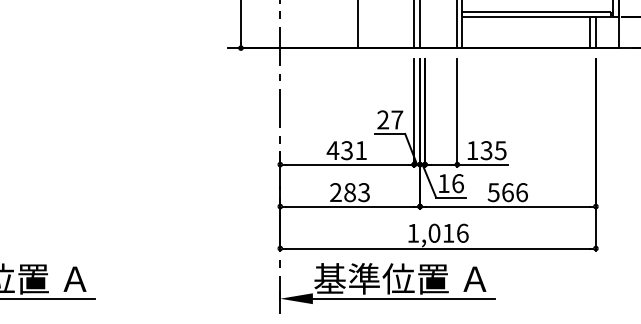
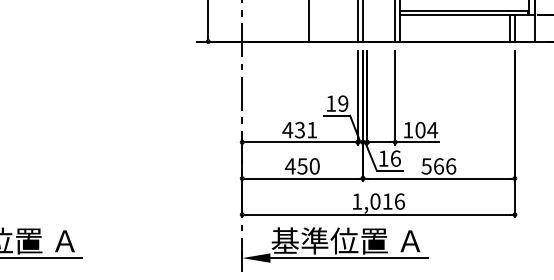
text: (390, 119) -> (337, 103), 27 -> 19
text: (493, 150) -> (426, 130), 135 -> 104
text: (349, 192) -> (302, 166), 283 -> 450

